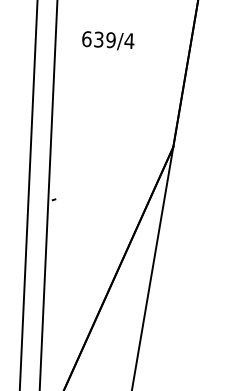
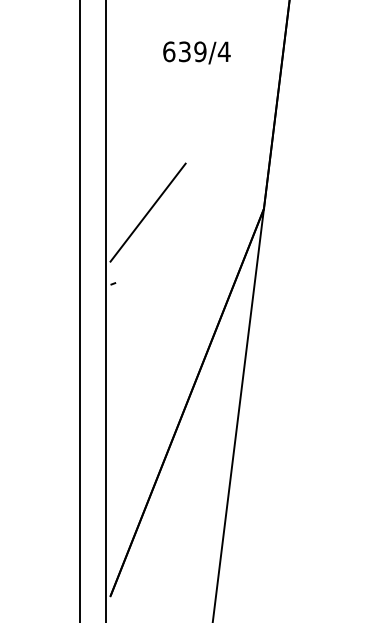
text: (107, 40) -> (196, 52), moved
line: (83, 145) -> (147, 212), added

